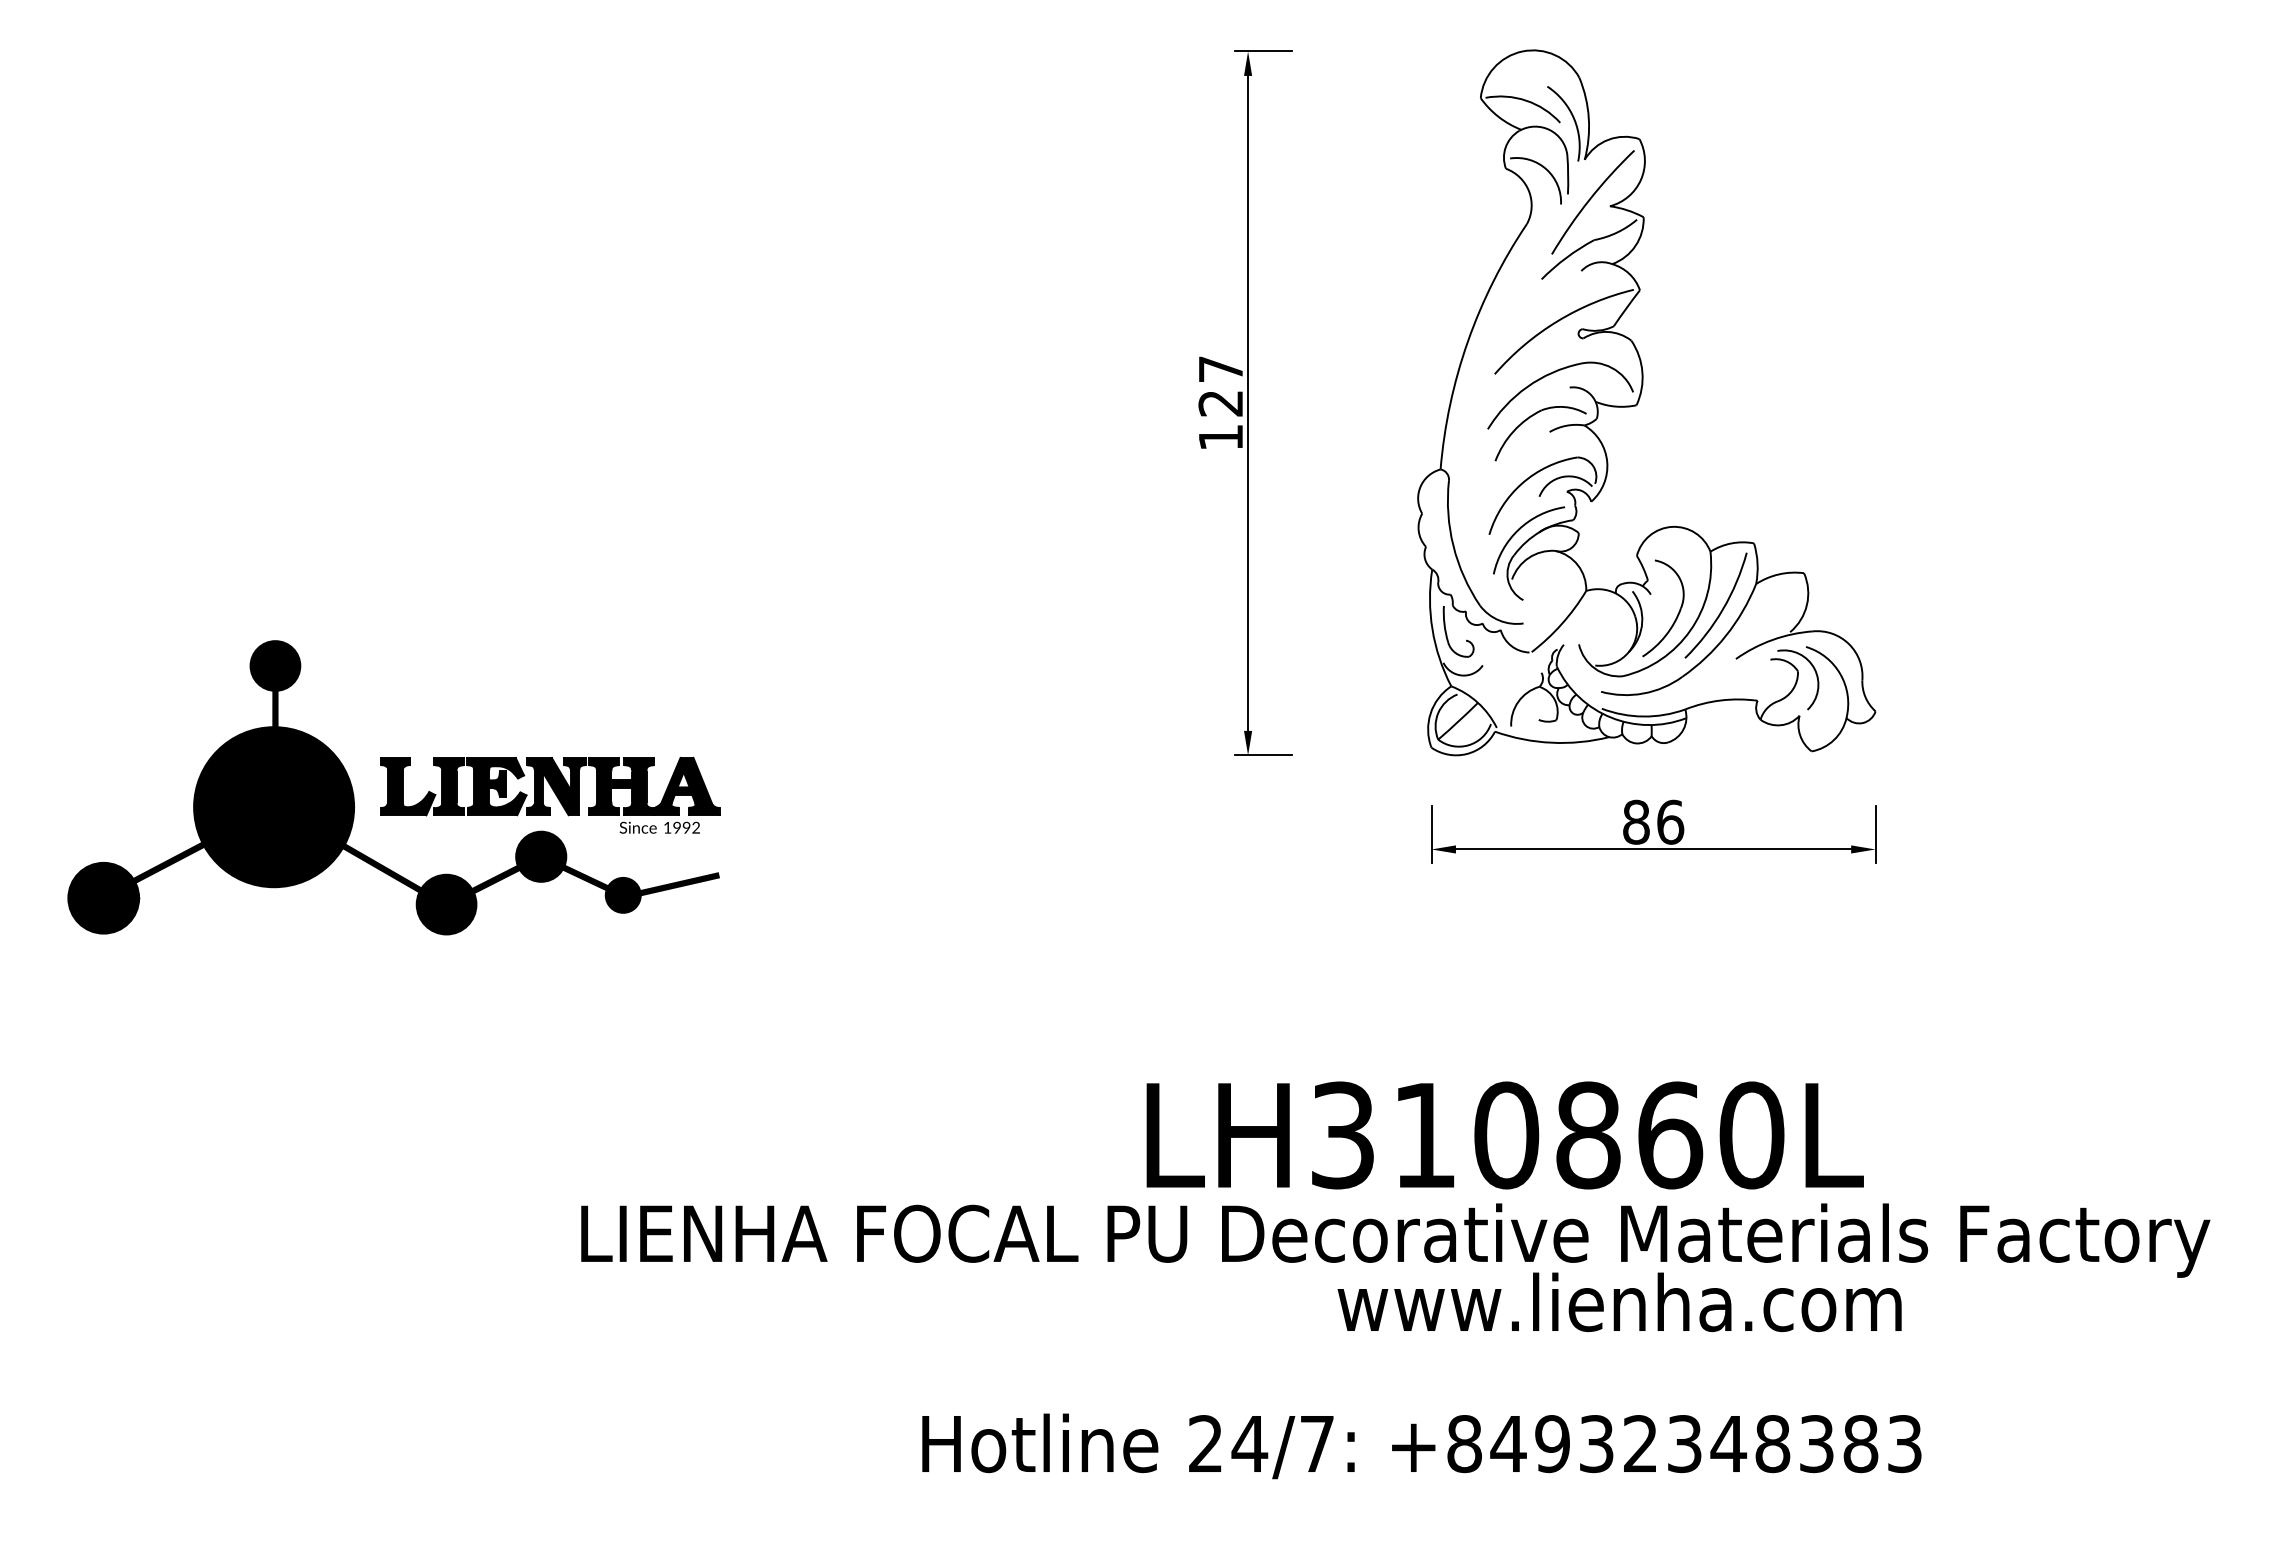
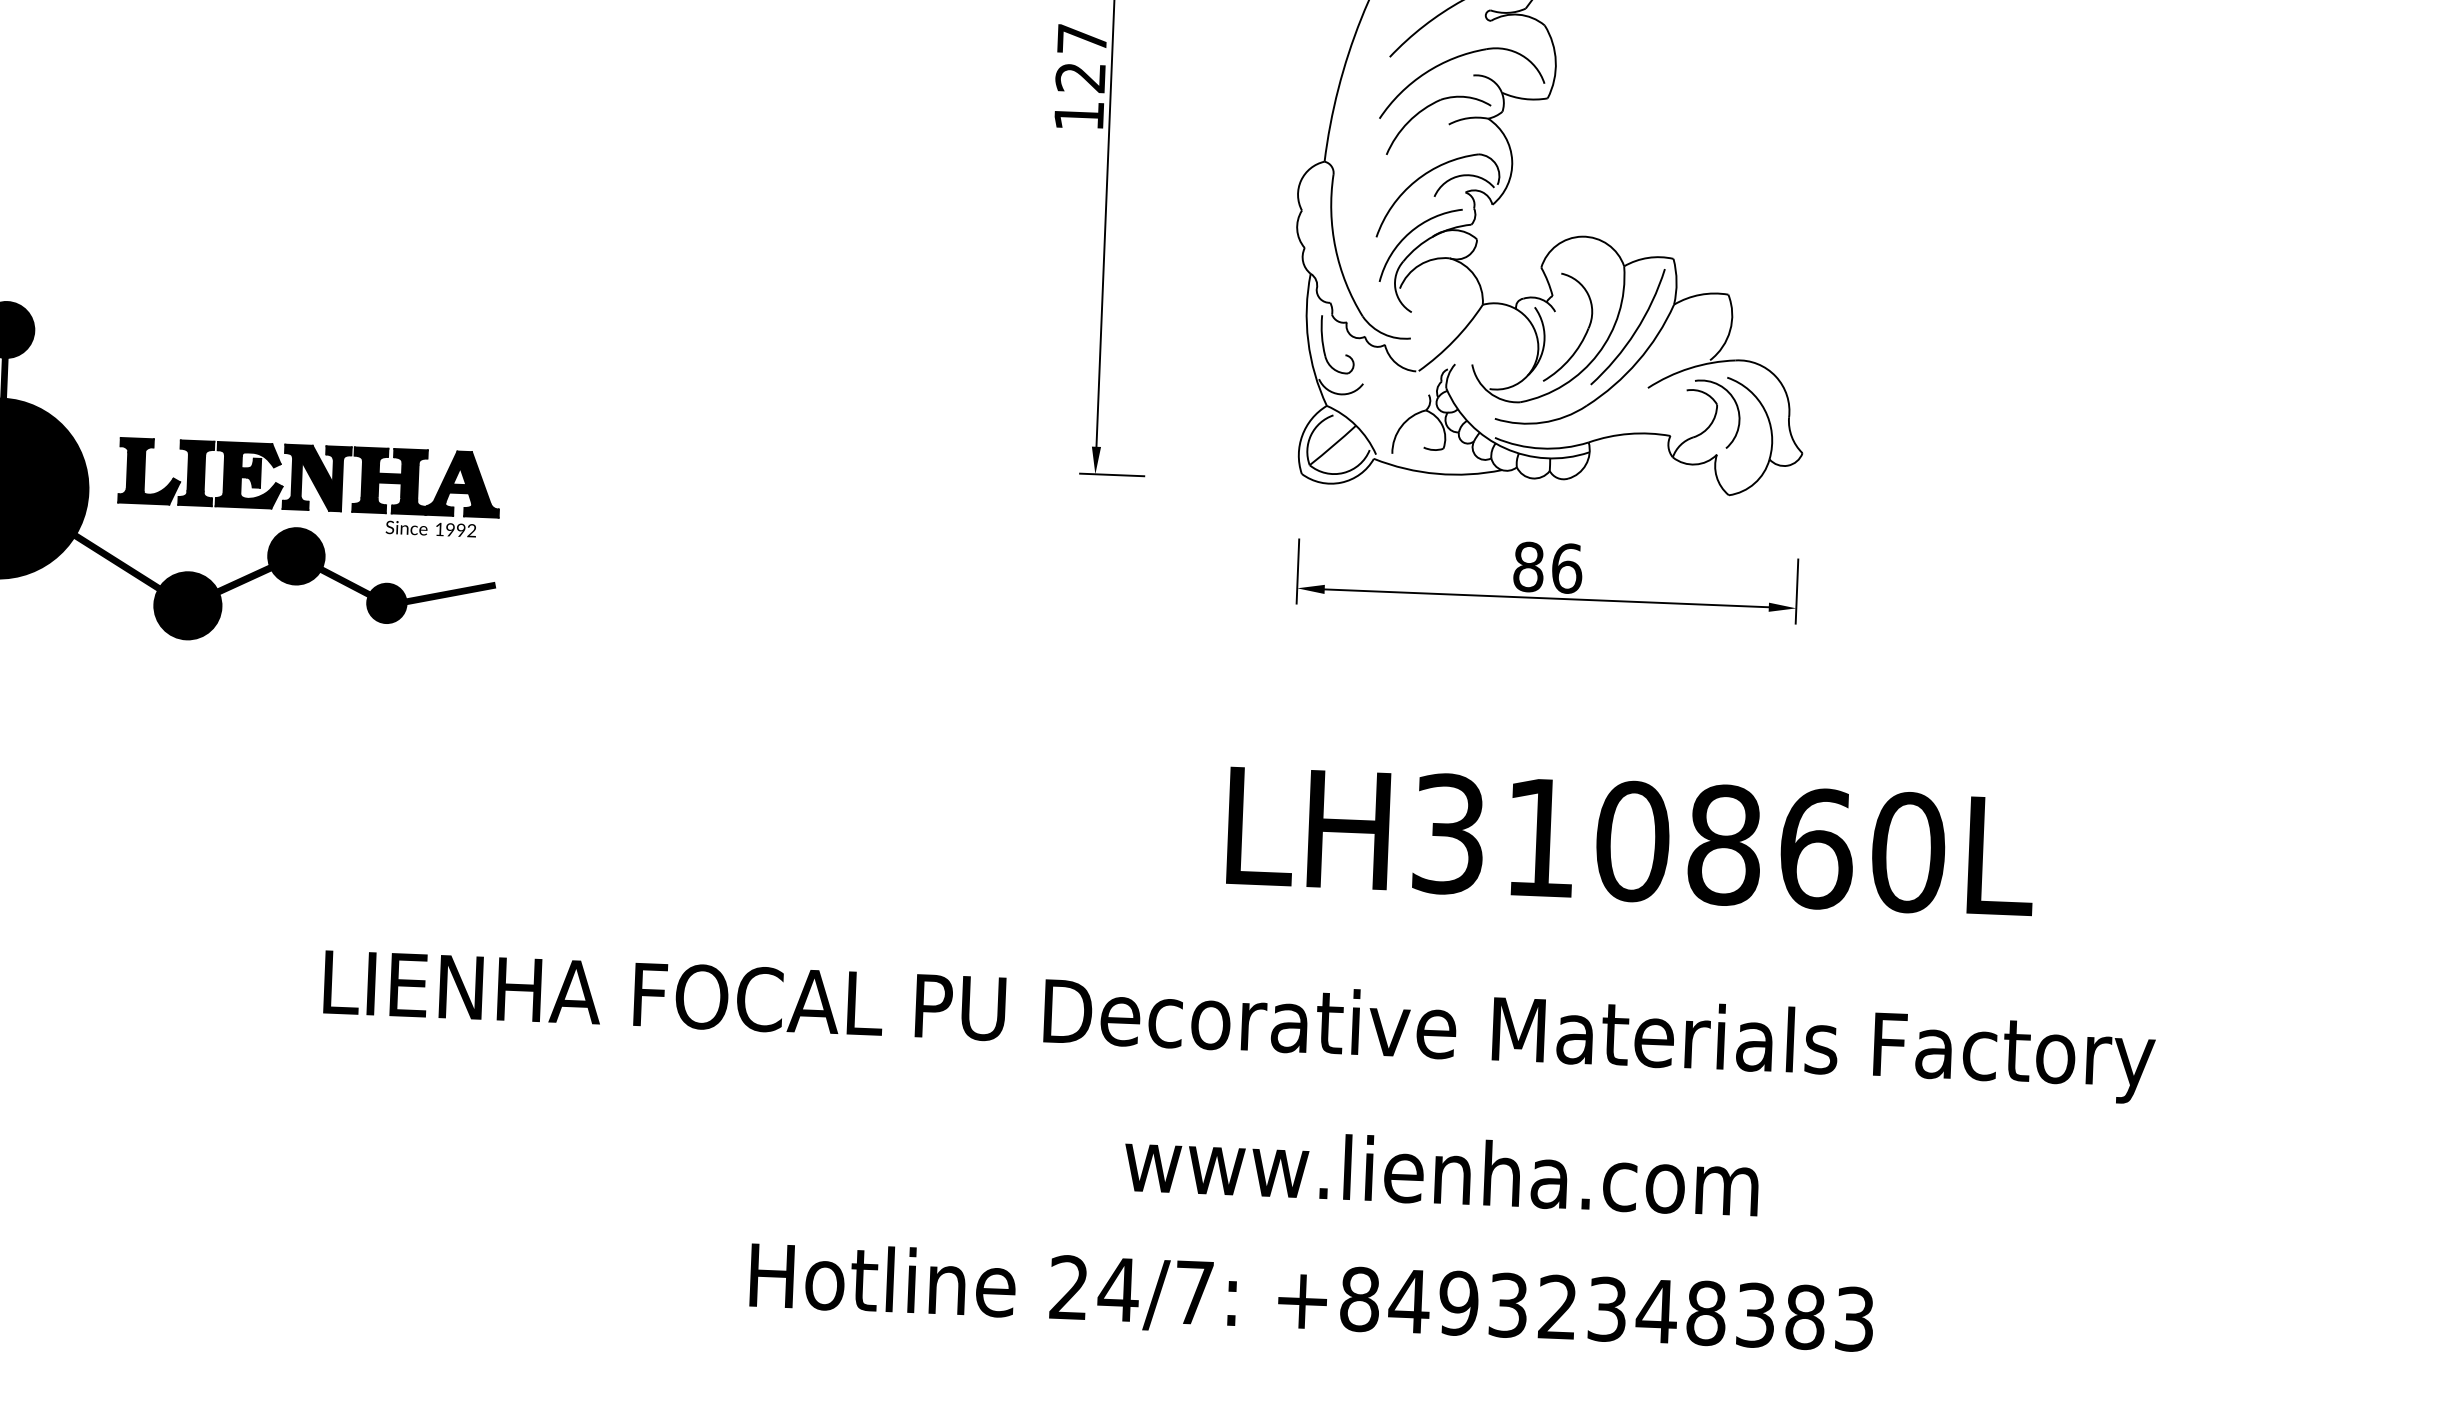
text: (1504, 1135) -> (1630, 841), moved
text: (1619, 1302) -> (1441, 1171), moved
text: (1421, 1446) -> (1311, 1300), moved

